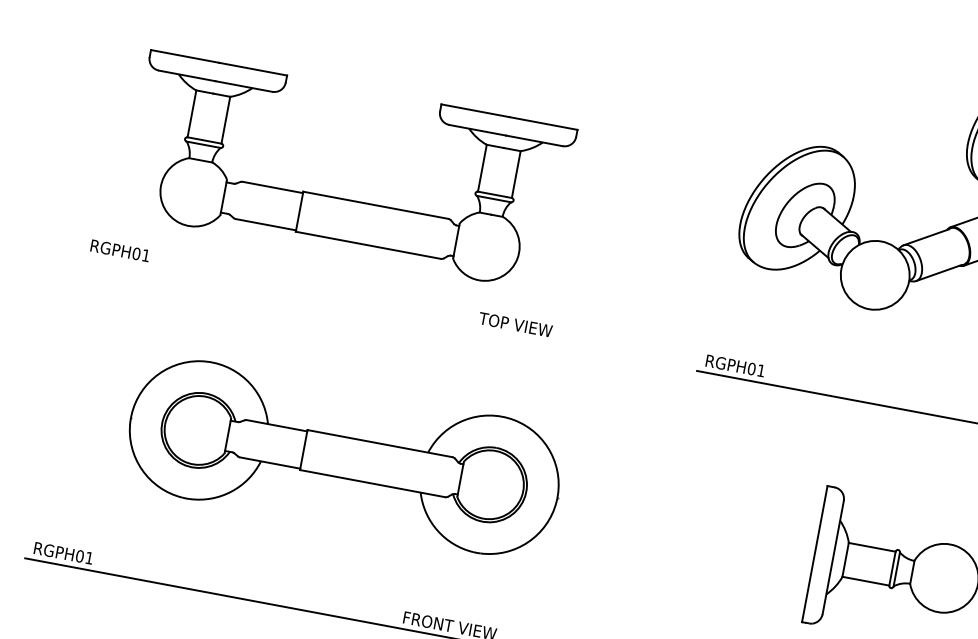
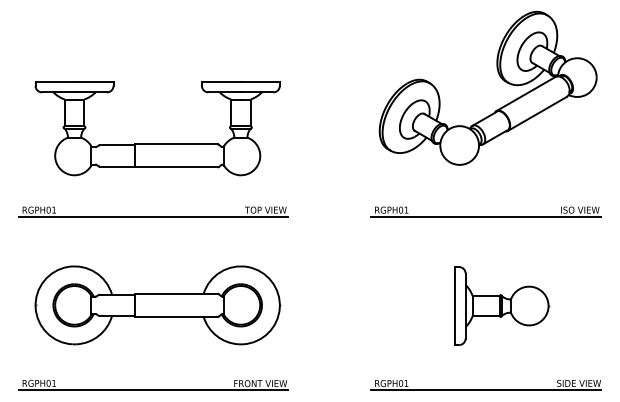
part: (343, 197) -> (157, 143), moved
line: (315, 298) -> (152, 216), added
part: (343, 457) -> (157, 305), moved

